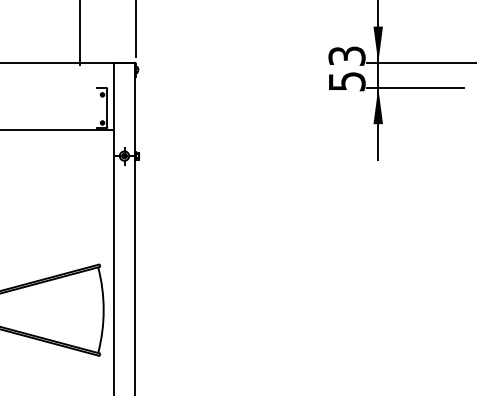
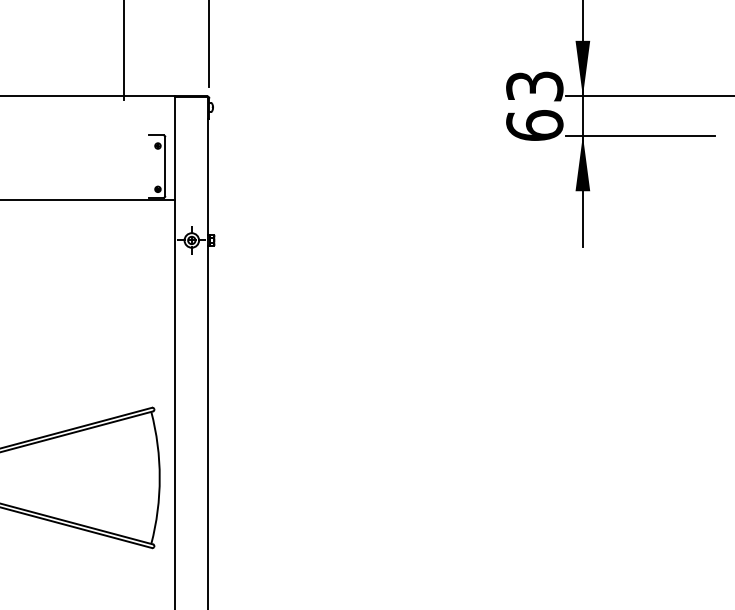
text: (346, 81) -> (533, 125), 53 -> 63

